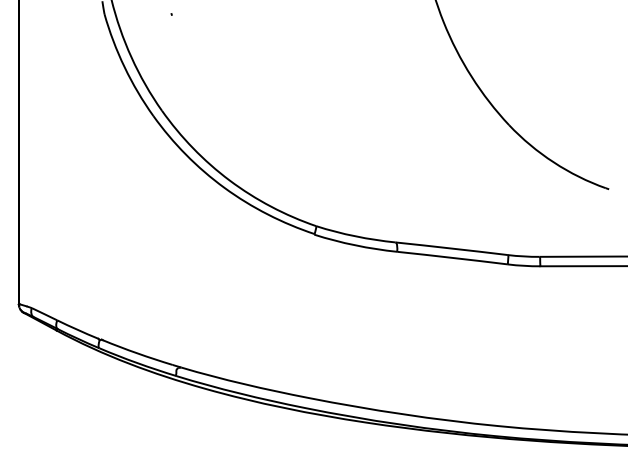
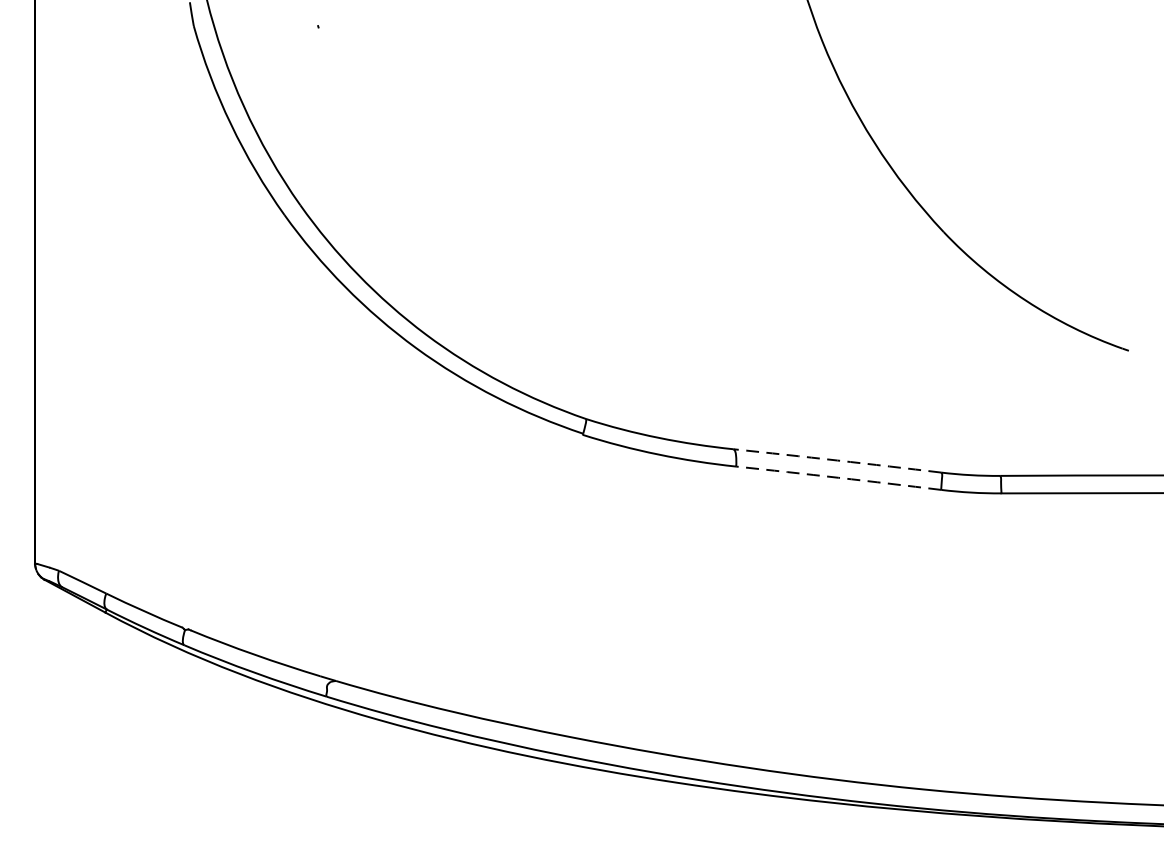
arc: (451, 248) -> (836, 460), solid -> dashed
arc: (452, 257) -> (838, 477), solid -> dashed

